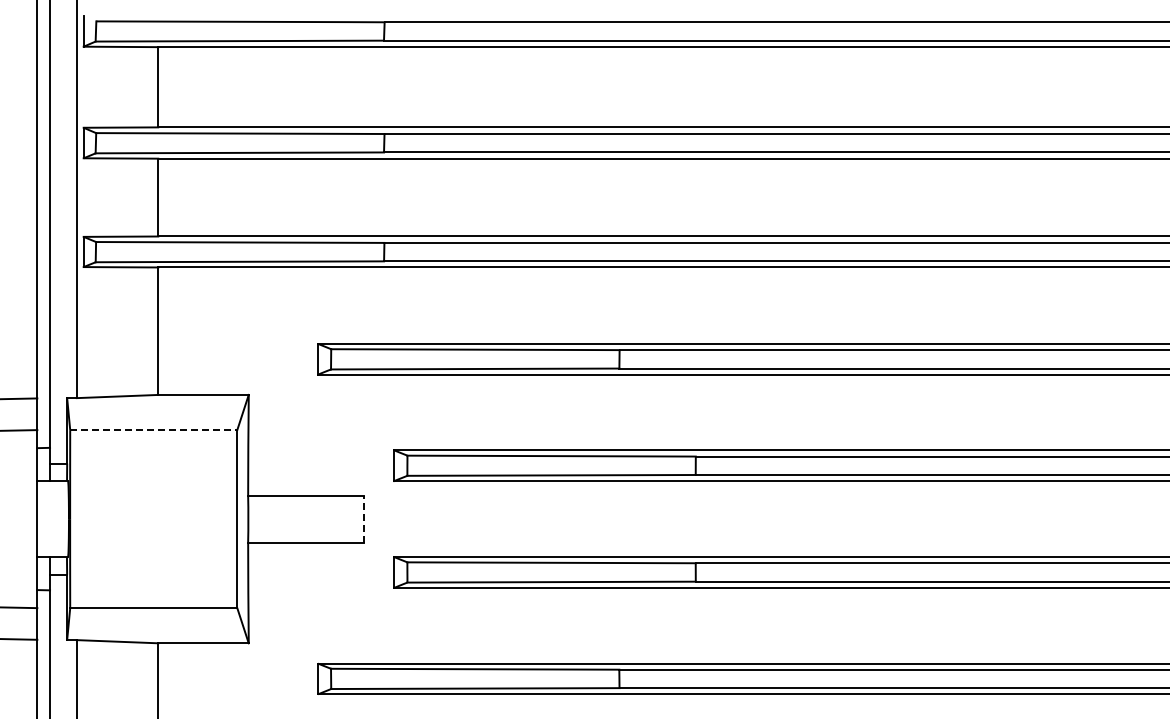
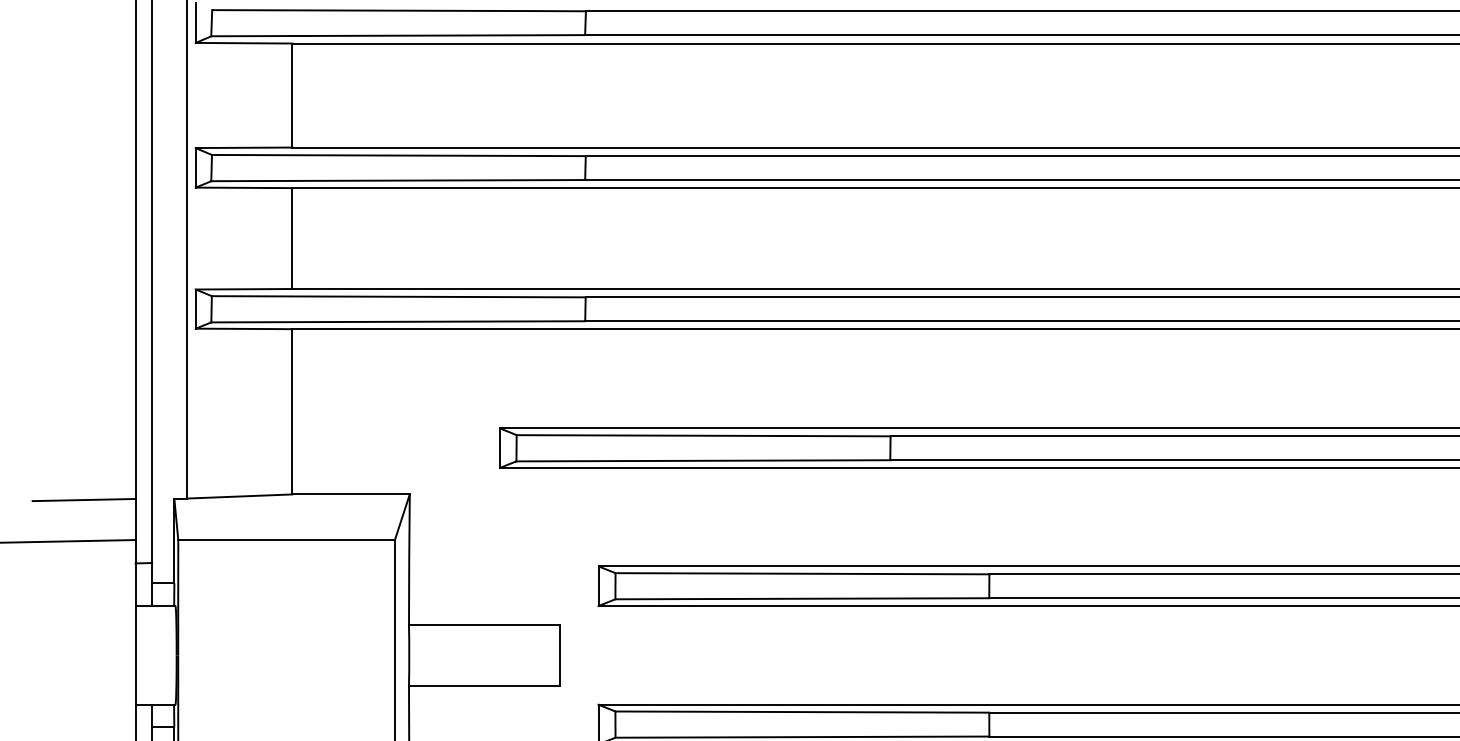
line: (153, 430) -> (286, 540), dashed -> solid
line: (364, 518) -> (559, 654), dashed -> solid

